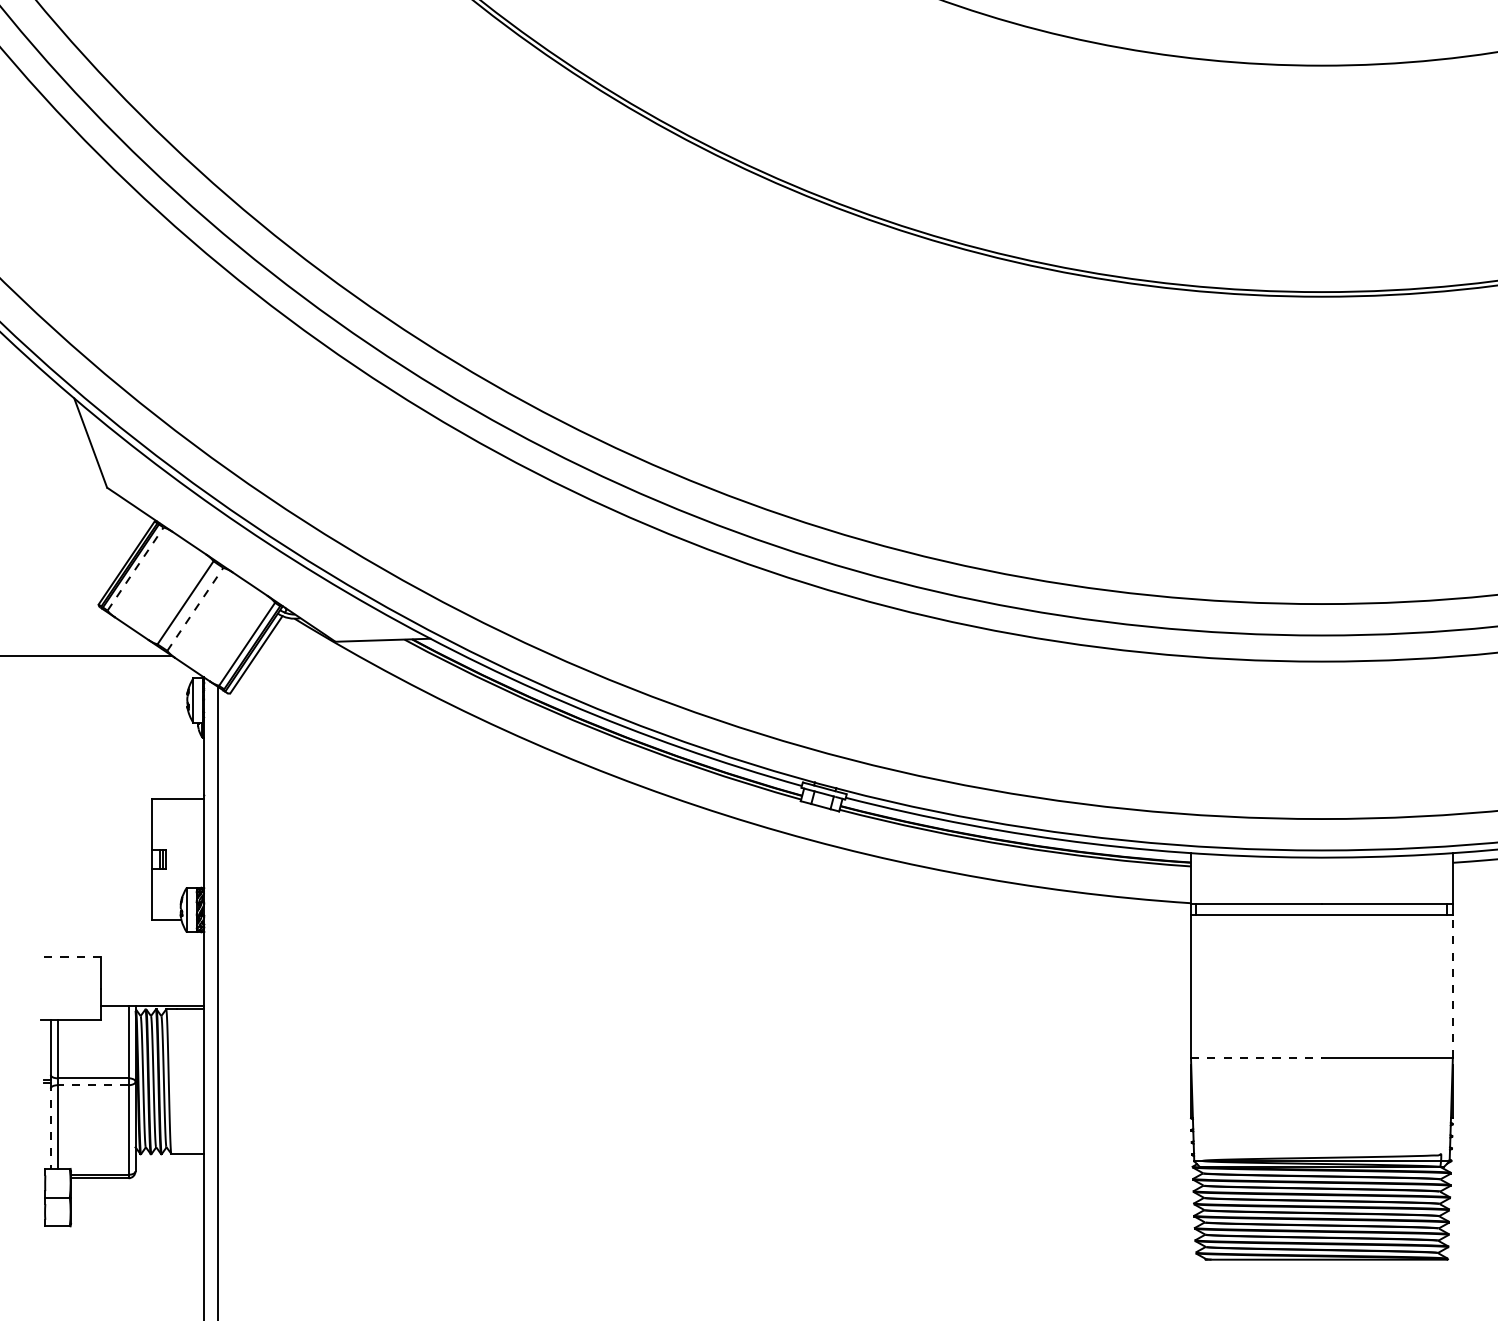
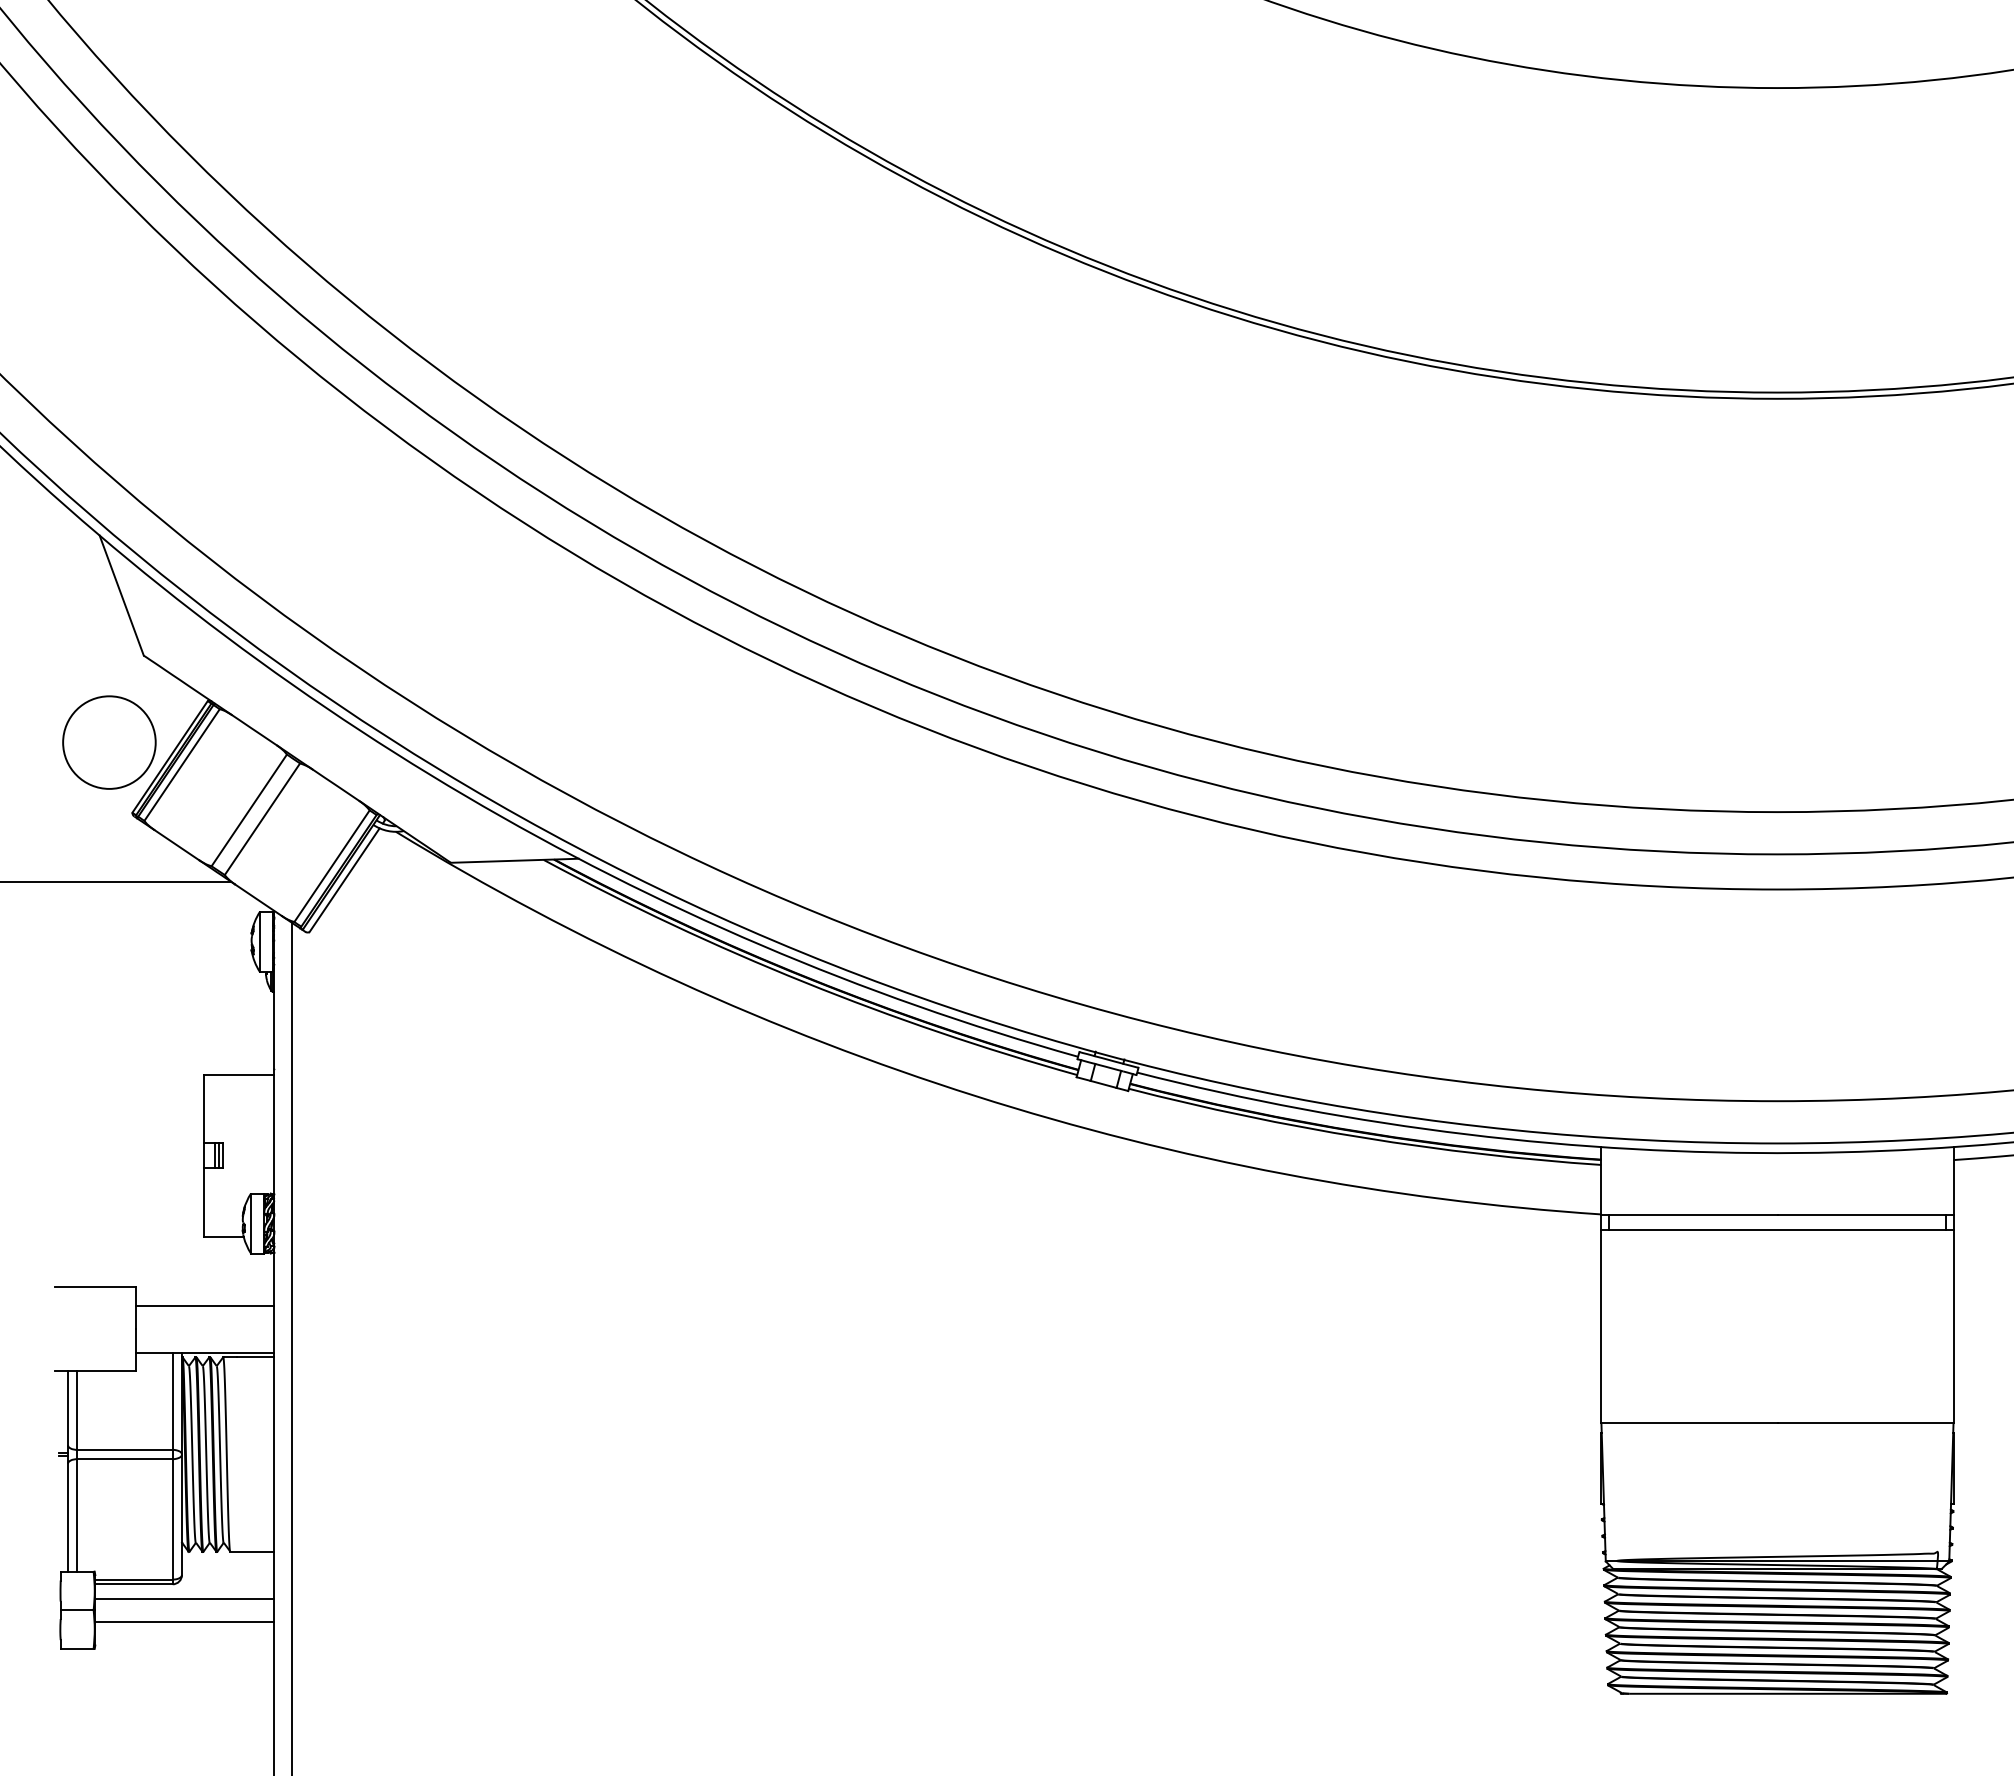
circle: (81, 552) -> (109, 742), added
line: (135, 568) -> (182, 764), dashed -> solid
line: (195, 608) -> (262, 818), dashed -> solid
line: (71, 957) -> (95, 1287), dashed -> solid
line: (152, 970) -> (204, 1305), added
line: (1452, 986) -> (1953, 1326), dashed -> solid
line: (1256, 1057) -> (1689, 1422), dashed -> solid
line: (92, 1085) -> (124, 1459), dashed -> solid
line: (51, 1126) -> (68, 1514), dashed -> solid
line: (137, 1188) -> (184, 1598), added
line: (137, 1205) -> (184, 1621), added

